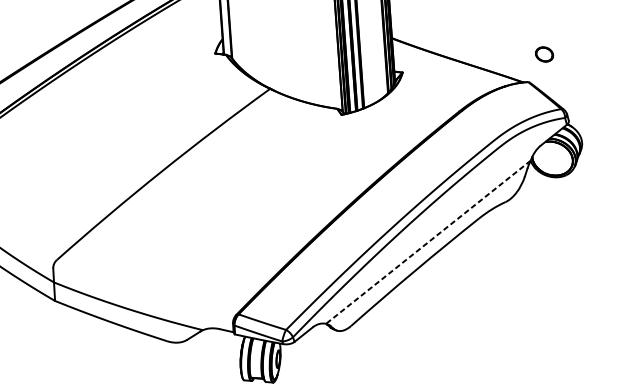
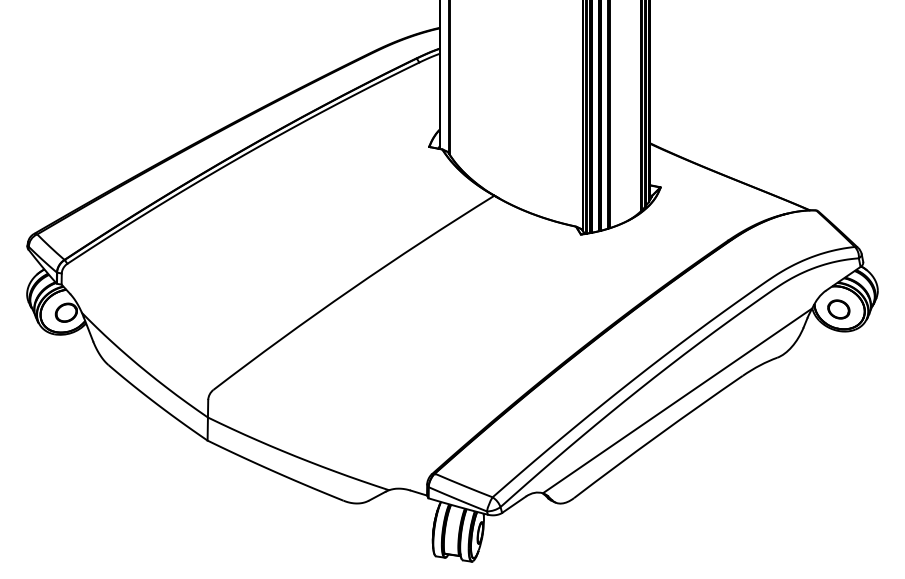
part: (544, 54) -> (838, 309), moved
line: (428, 242) -> (677, 401), dashed -> solid

